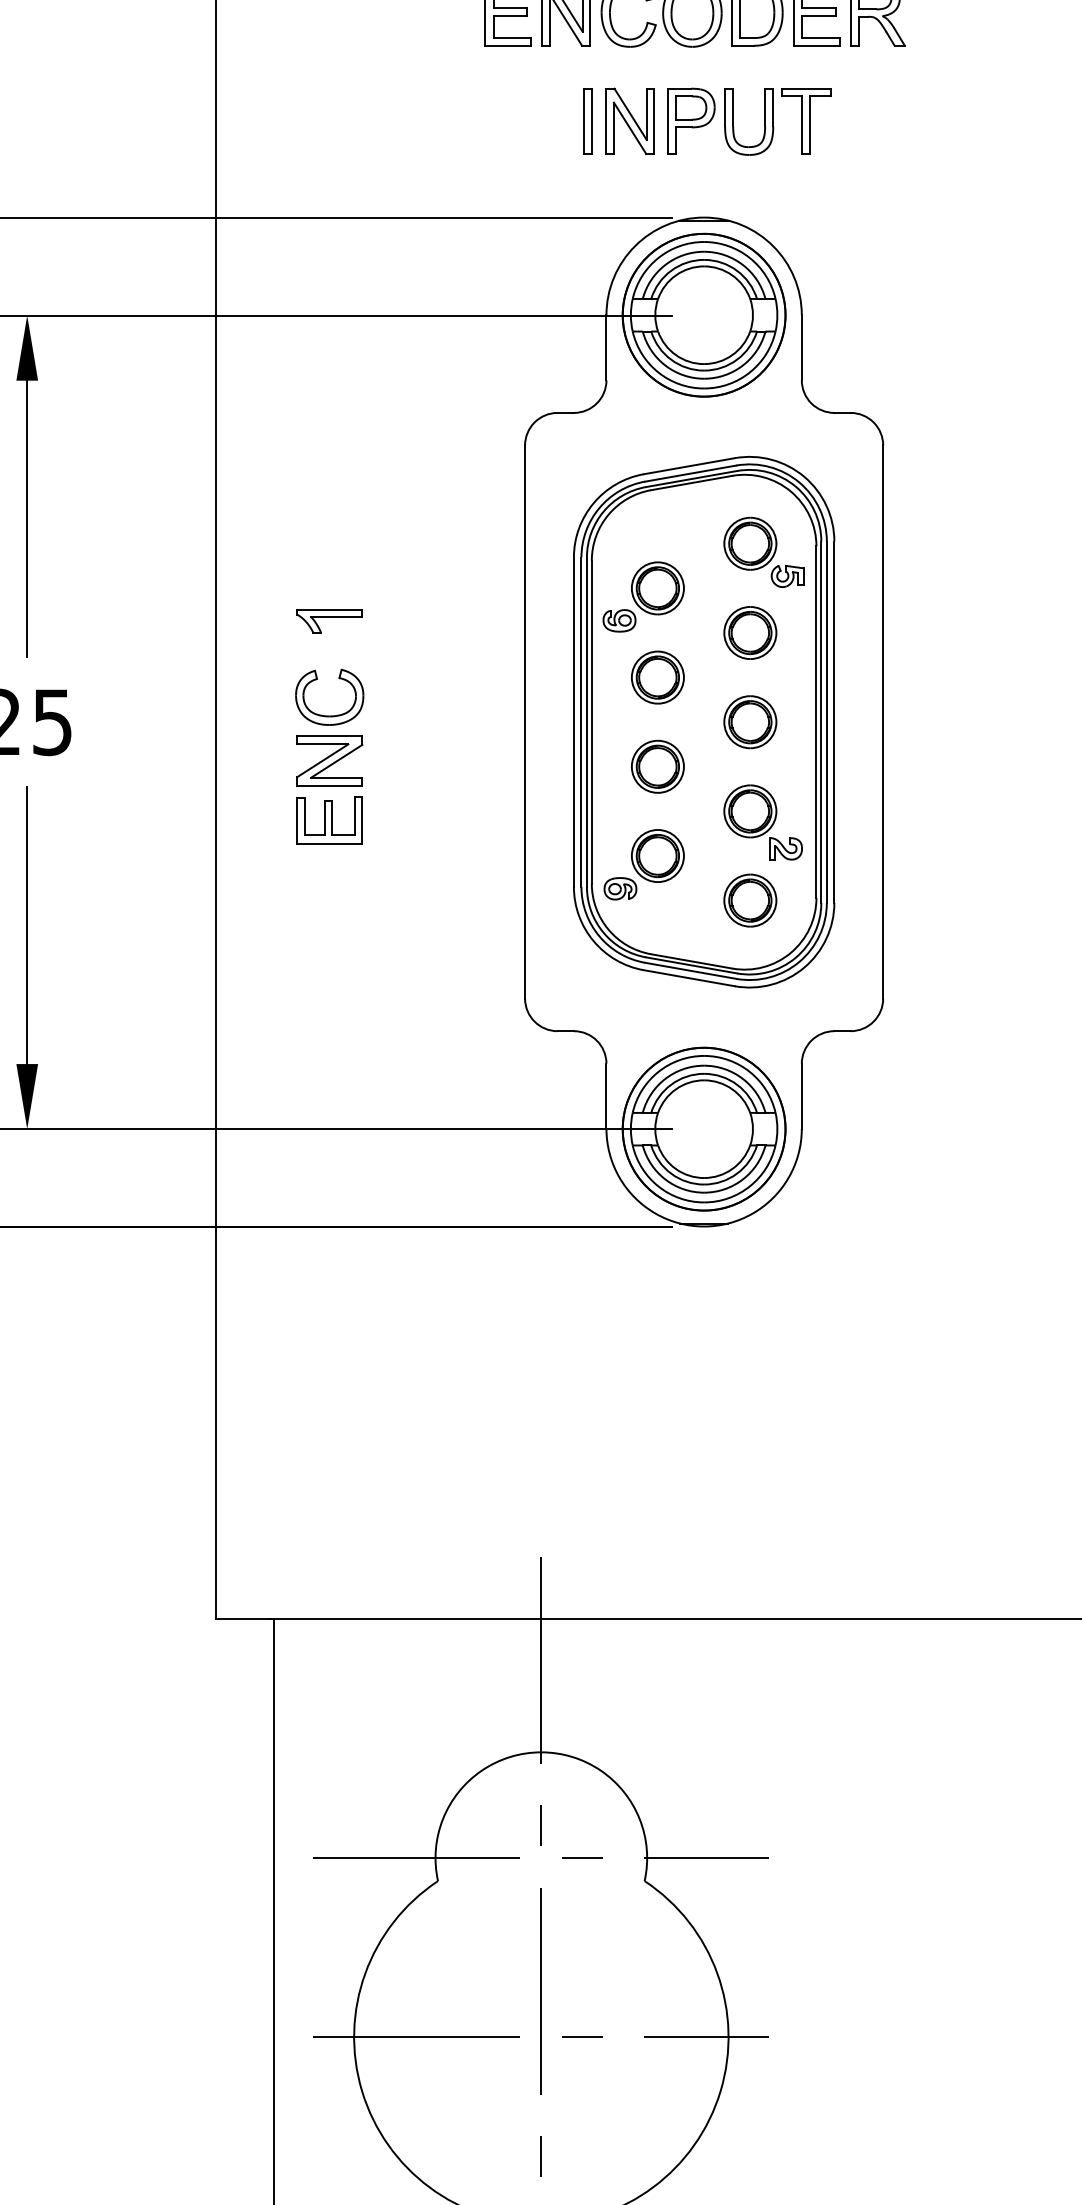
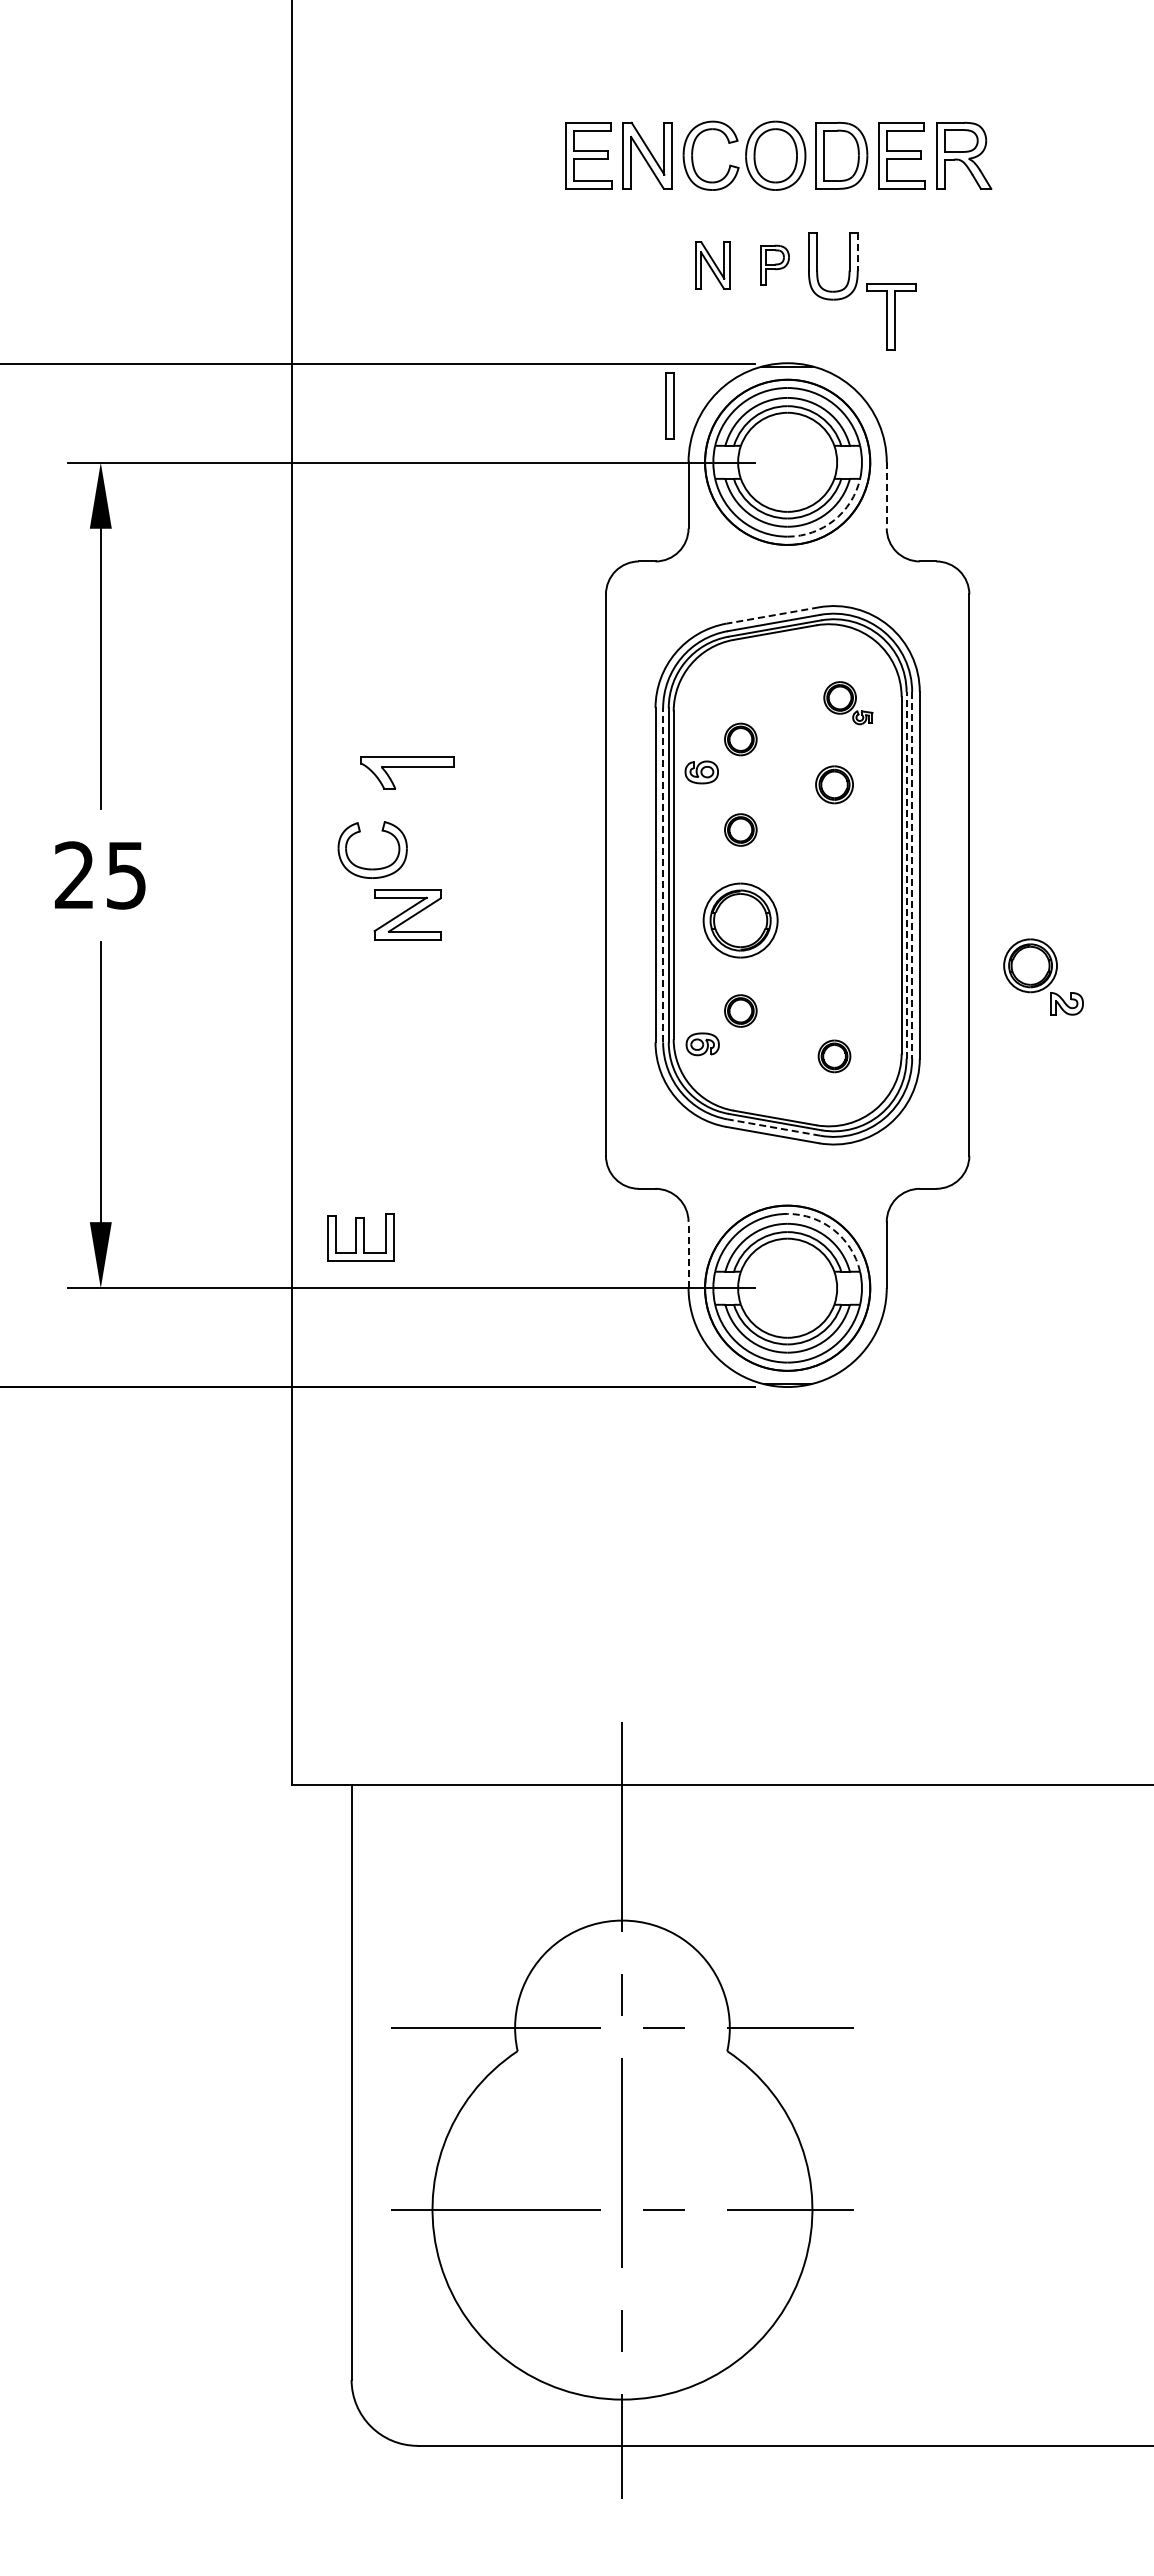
line: (772, 108) -> (857, 252), solid -> dashed
part: (587, 121) -> (669, 405), moved
part: (630, 121) -> (712, 265), size x0.7
part: (691, 121) -> (774, 265), size x0.6
part: (806, 121) -> (891, 316), moved
line: (801, 347) -> (886, 495), solid -> dashed
arc: (750, 372) -> (834, 520), solid -> dashed
line: (689, 466) -> (772, 615), solid -> dashed
part: (764, 552) -> (848, 703), size x0.6
part: (657, 588) -> (740, 739), size x0.6
part: (329, 620) -> (407, 772), size x1.4
part: (750, 632) -> (834, 784), size x0.7
part: (657, 677) -> (740, 829), size x0.6
part: (329, 715) -> (372, 868), moved
line: (581, 721) -> (663, 874), solid -> dashed
line: (821, 721) -> (906, 874), solid -> dashed
part: (750, 722) -> (834, 875), removed
line: (827, 722) -> (912, 875), solid -> dashed
part: (657, 766) -> (740, 920), size x1.4
part: (329, 819) -> (360, 1237), moved
part: (763, 821) -> (1043, 976), moved
part: (657, 855) -> (740, 1010), size x0.6
part: (750, 900) -> (834, 1056), size x0.6
line: (691, 970) -> (774, 1127), solid -> dashed
arc: (750, 1072) -> (834, 1230), solid -> dashed
line: (606, 1095) -> (688, 1254), solid -> dashed

